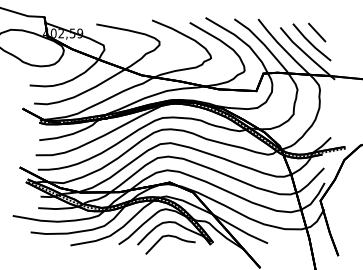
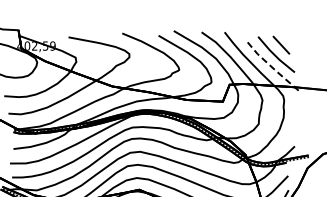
line: (306, 54) -> (271, 66), solid -> dashed

